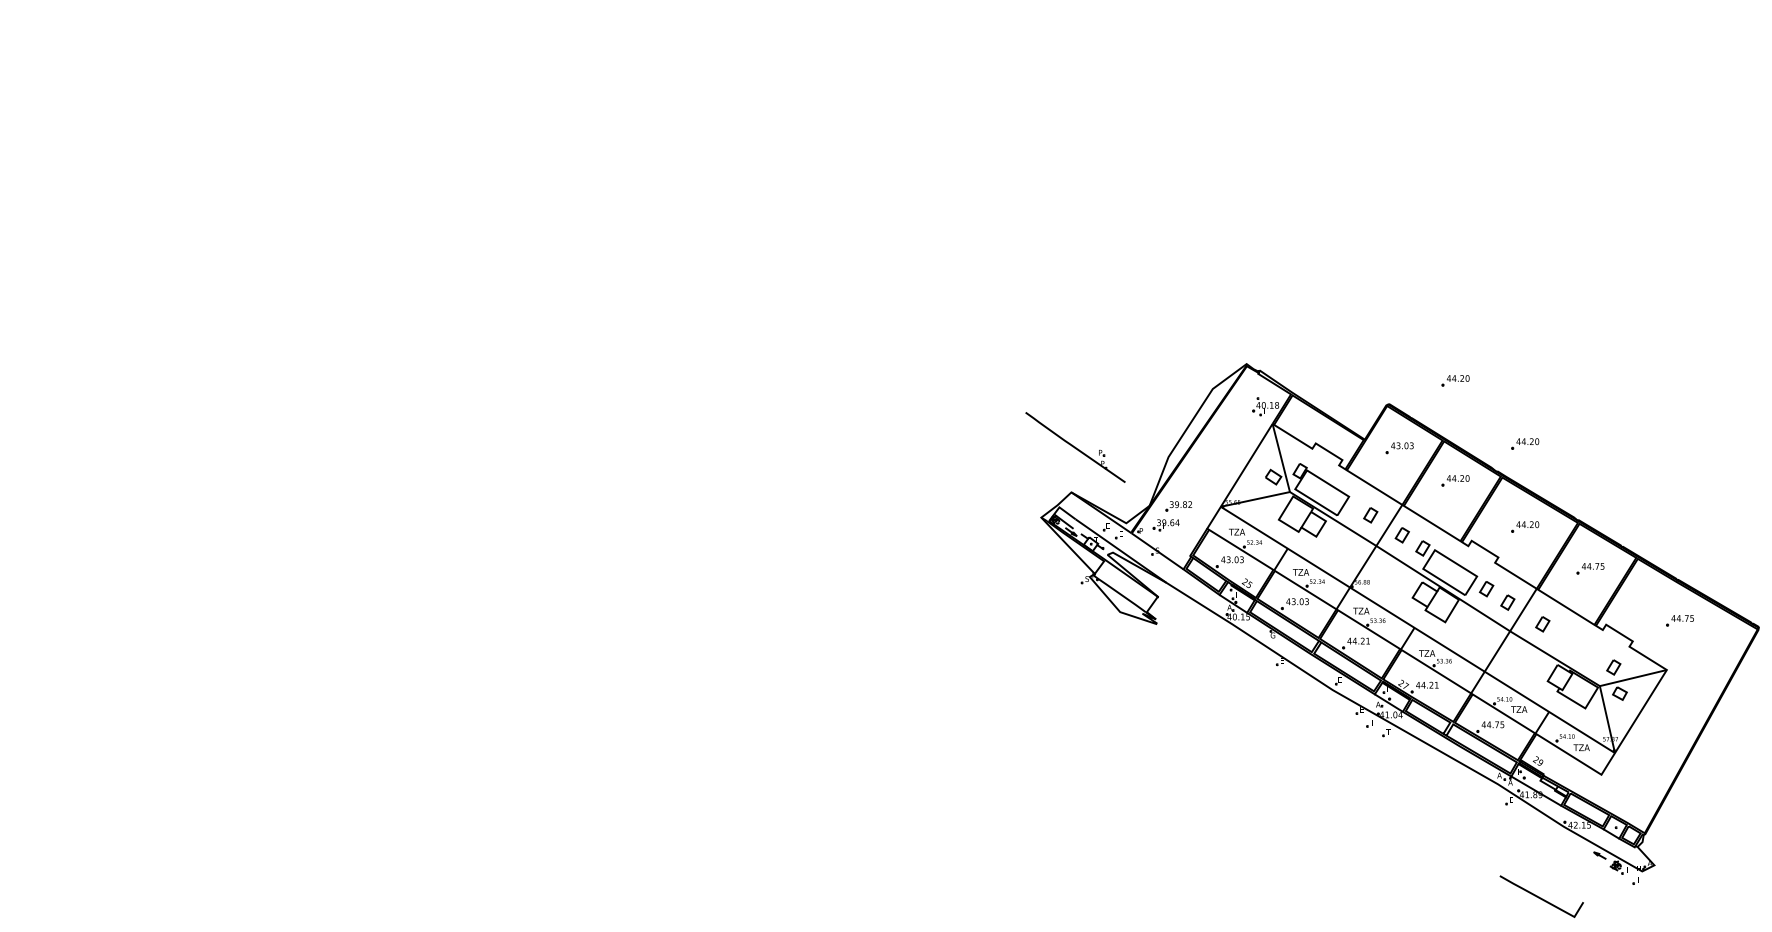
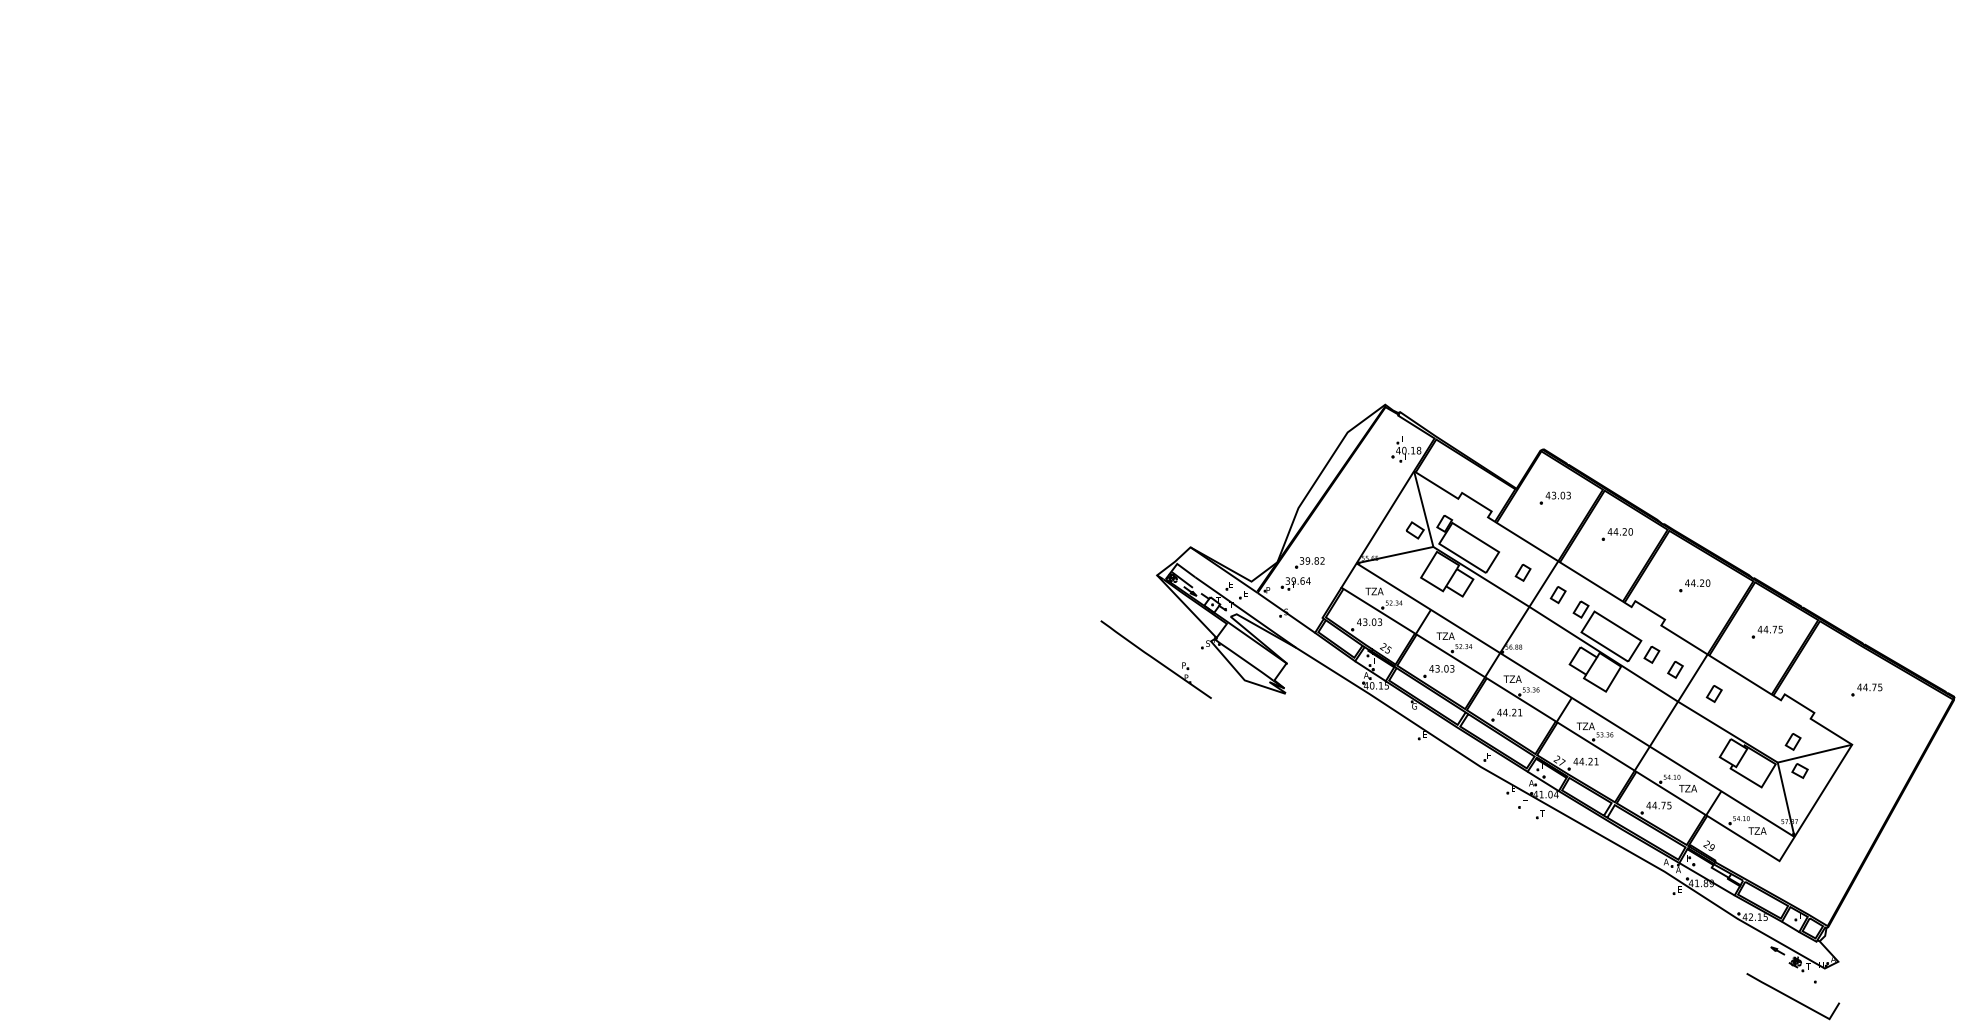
part: (1455, 380) -> (1617, 422), removed
part: (1525, 443) -> (1695, 492), removed
part: (1075, 447) -> (1156, 659), moved
line: (1541, 897) -> (1792, 997), moved

